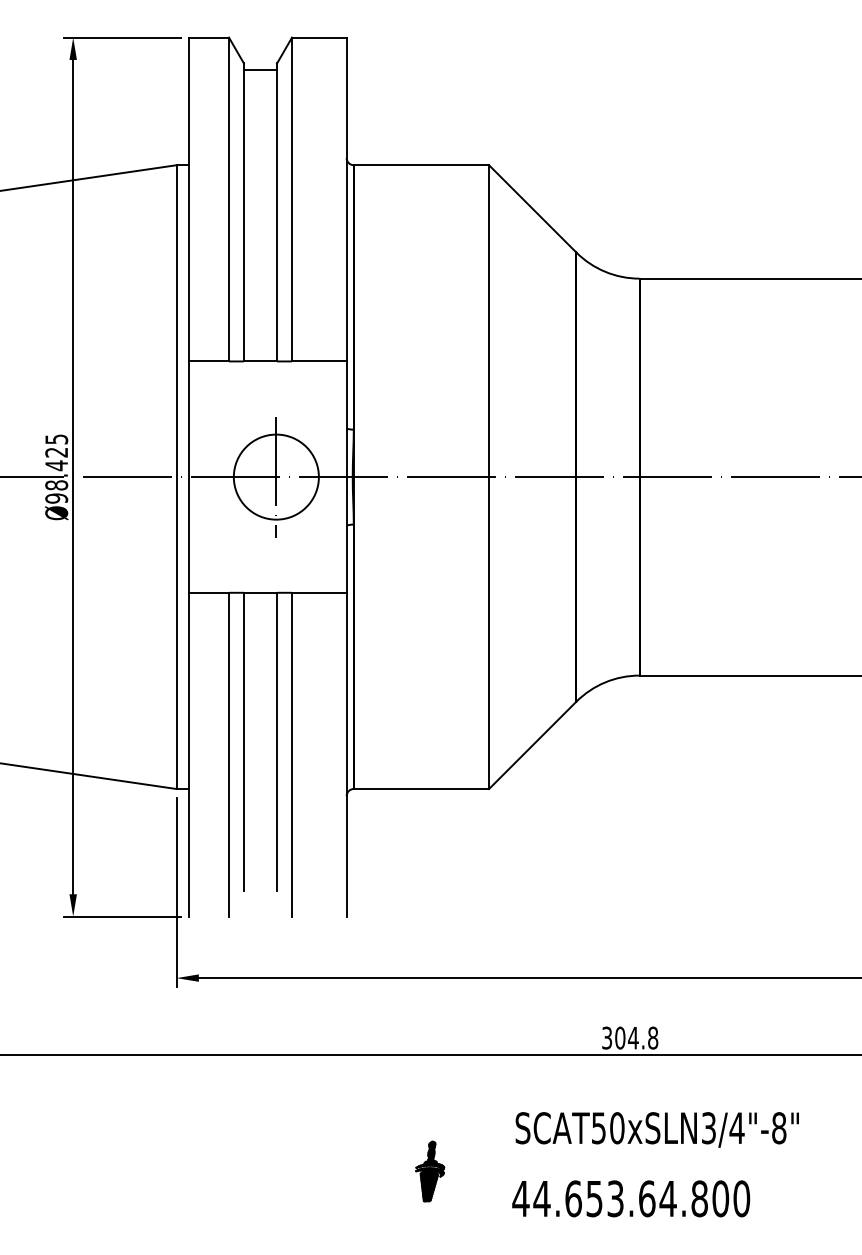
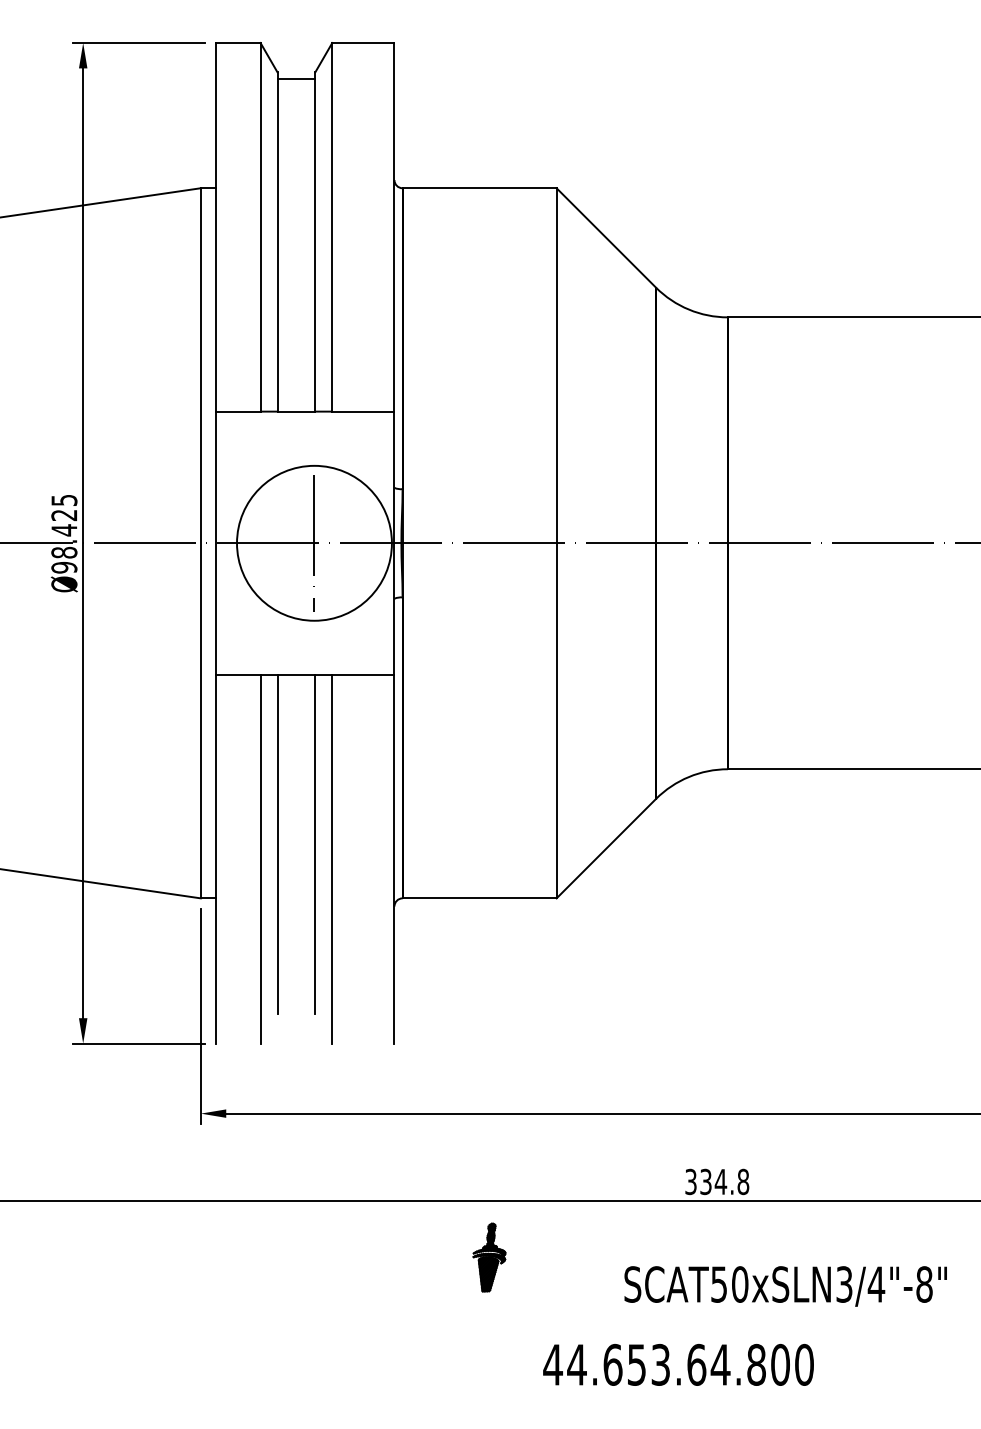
circle: (275, 476) -> (313, 542), size x1.6
text: (620, 1037) -> (706, 1181), 304.8 -> 334.8
text: (656, 1129) -> (784, 1285), moved
part: (430, 1171) -> (489, 1257), moved
text: (631, 1198) -> (678, 1364), moved

